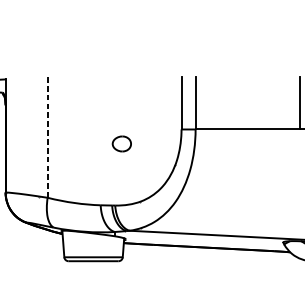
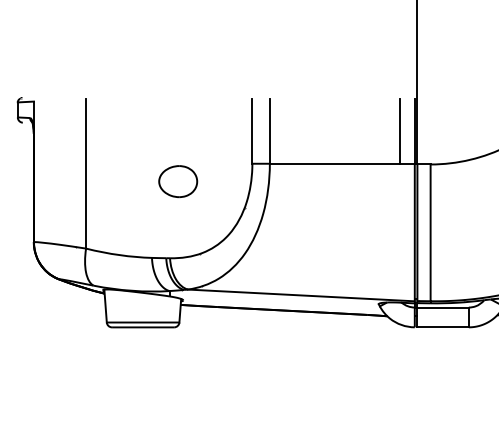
line: (47, 137) -> (86, 173), dashed -> solid
part: (122, 143) -> (178, 181), size x1.67

